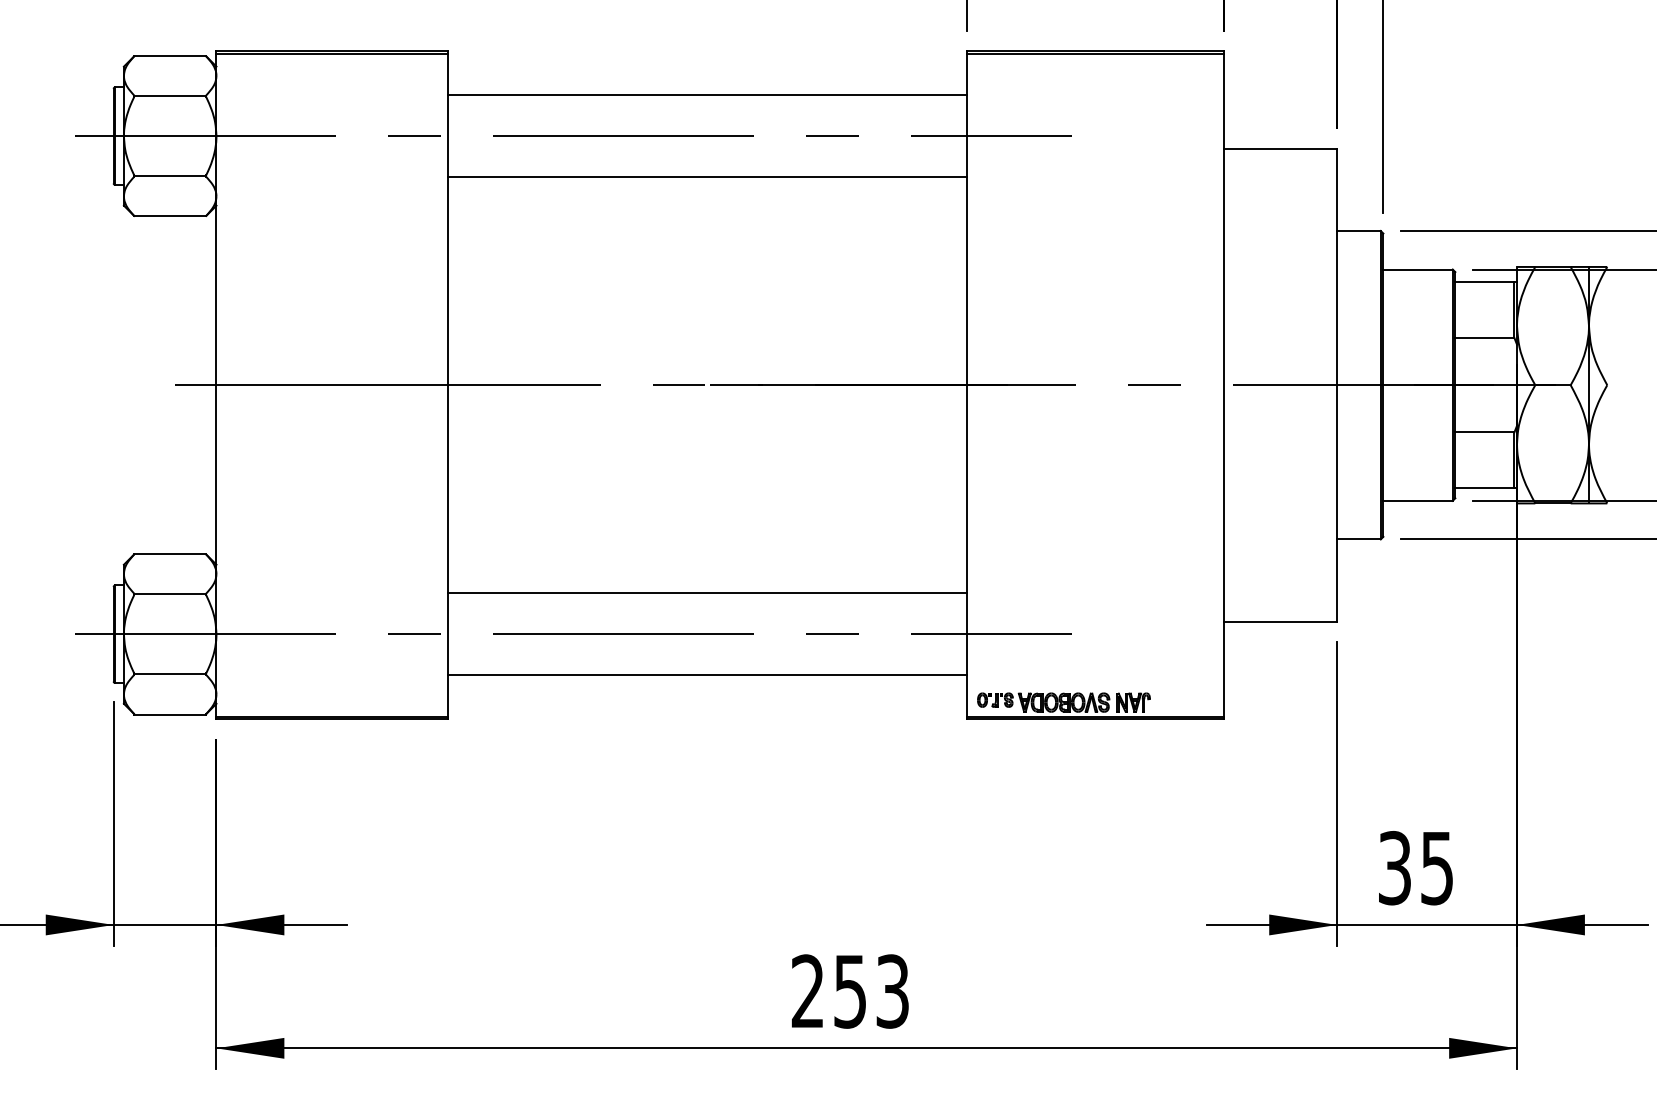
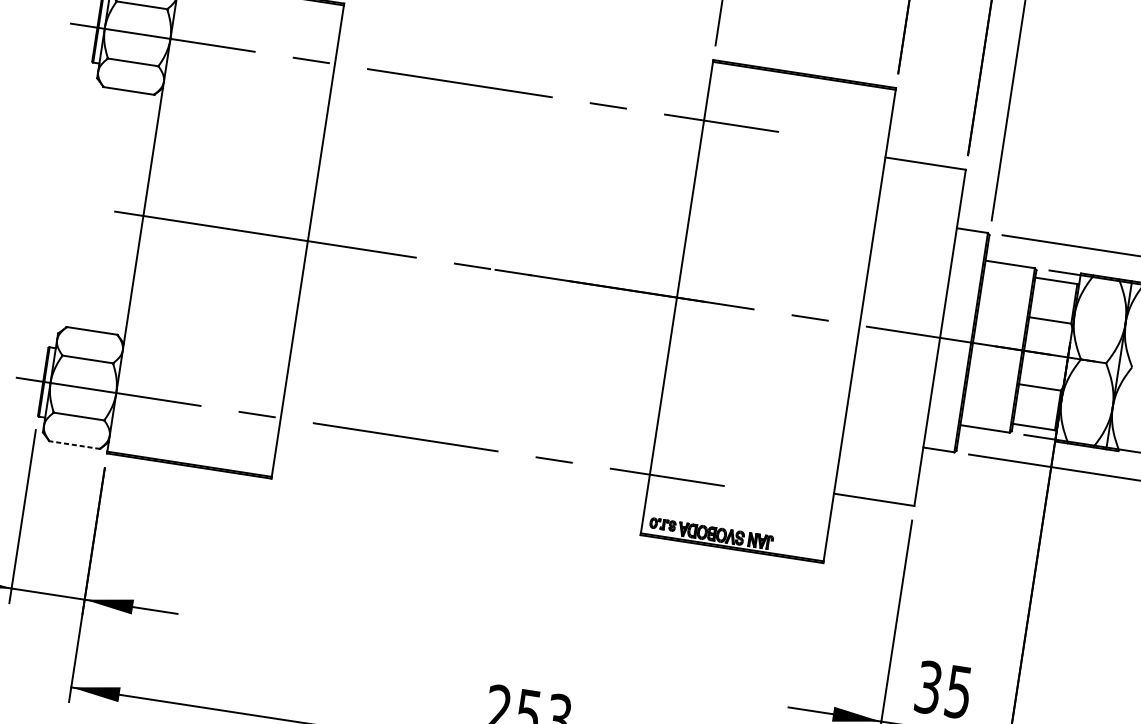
line: (706, 95) -> (523, 63), removed
line: (706, 177) -> (514, 121), removed
line: (706, 593) -> (469, 417), removed
line: (706, 675) -> (460, 475), removed
line: (170, 714) -> (74, 445), solid -> dashed

